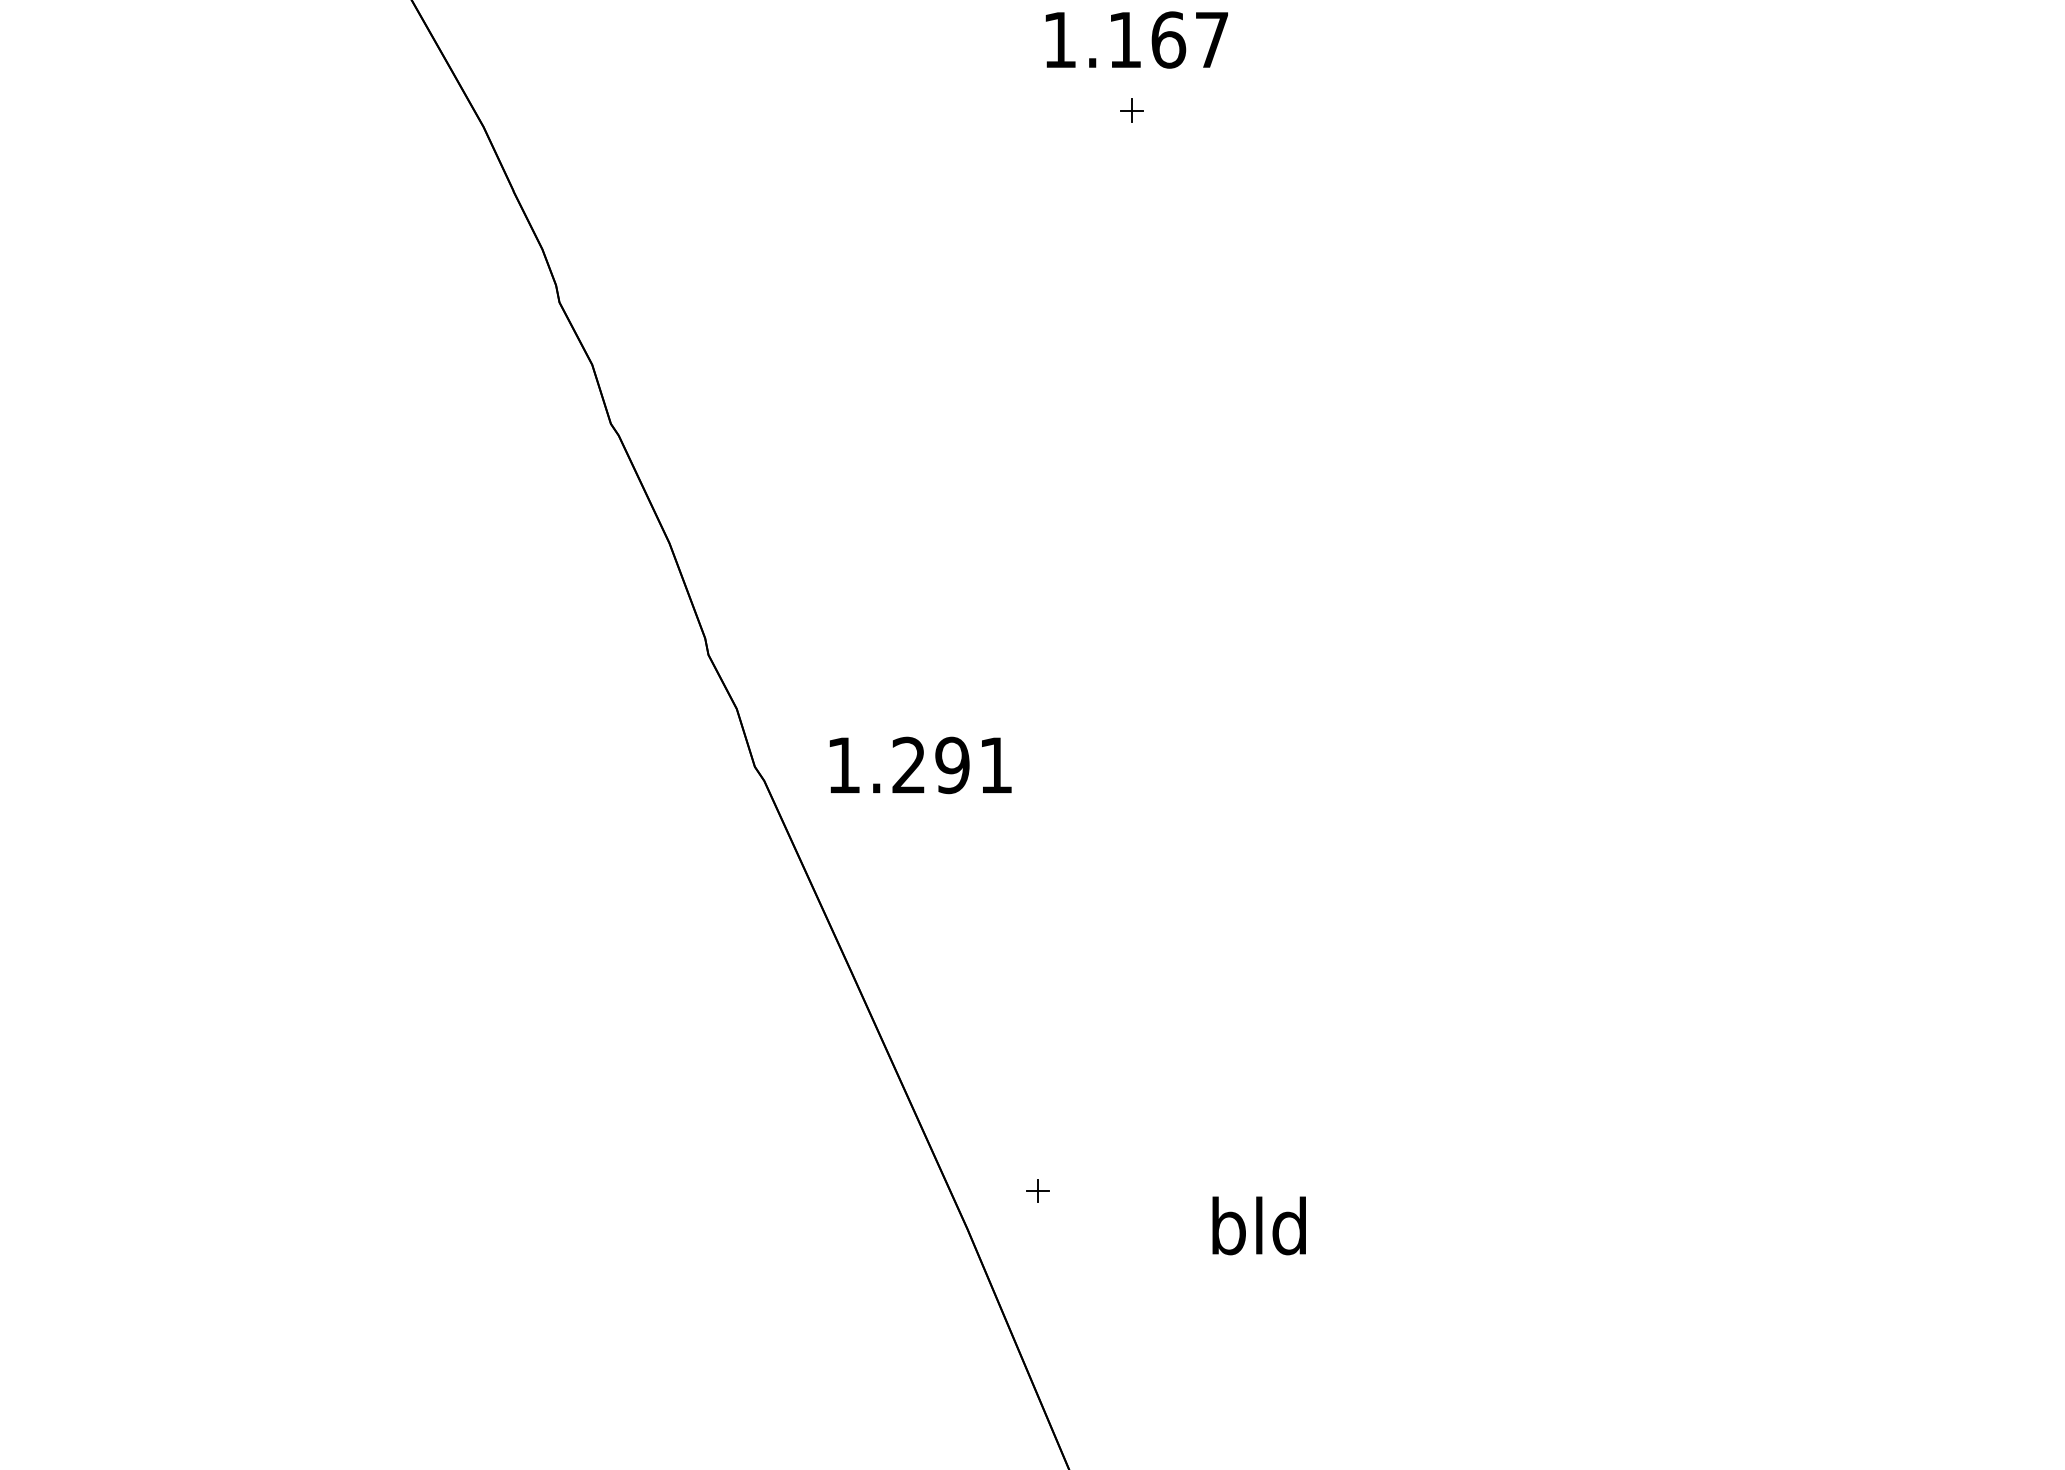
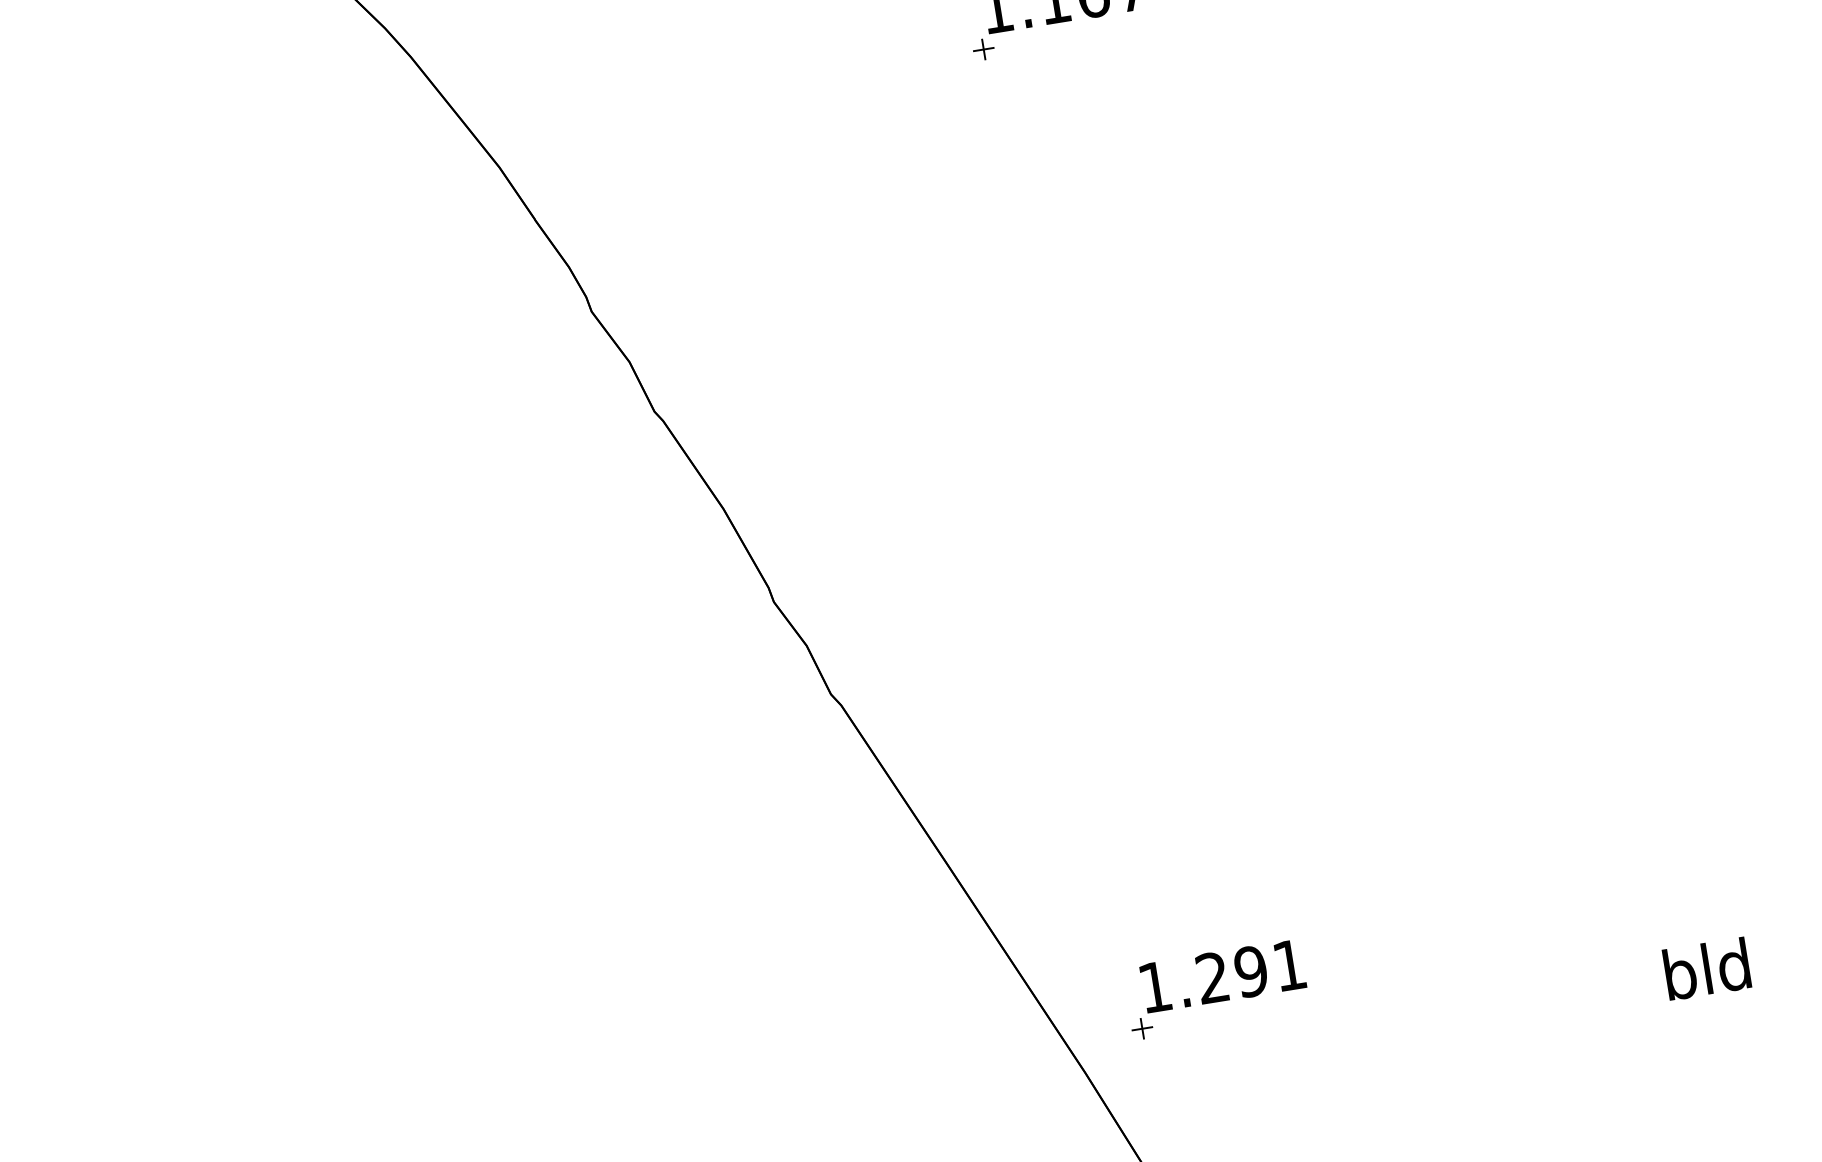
part: (1131, 110) -> (983, 49), moved
text: (920, 765) -> (1222, 976), moved
text: (1258, 1225) -> (1706, 968), moved

